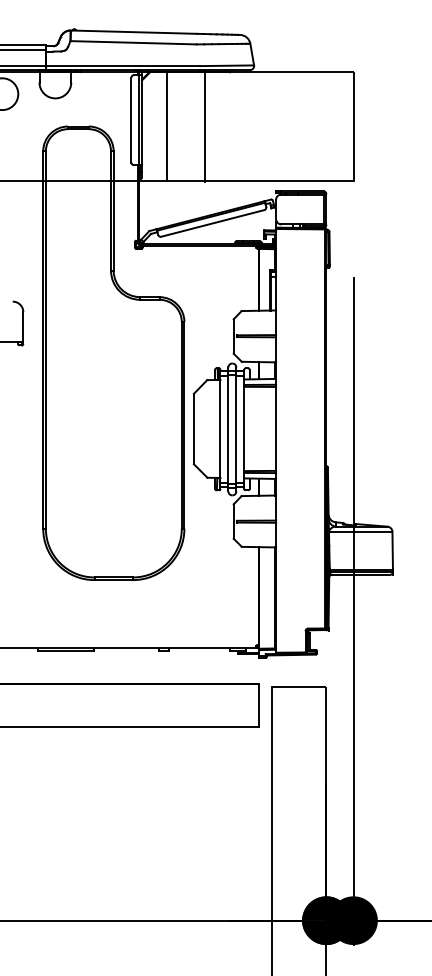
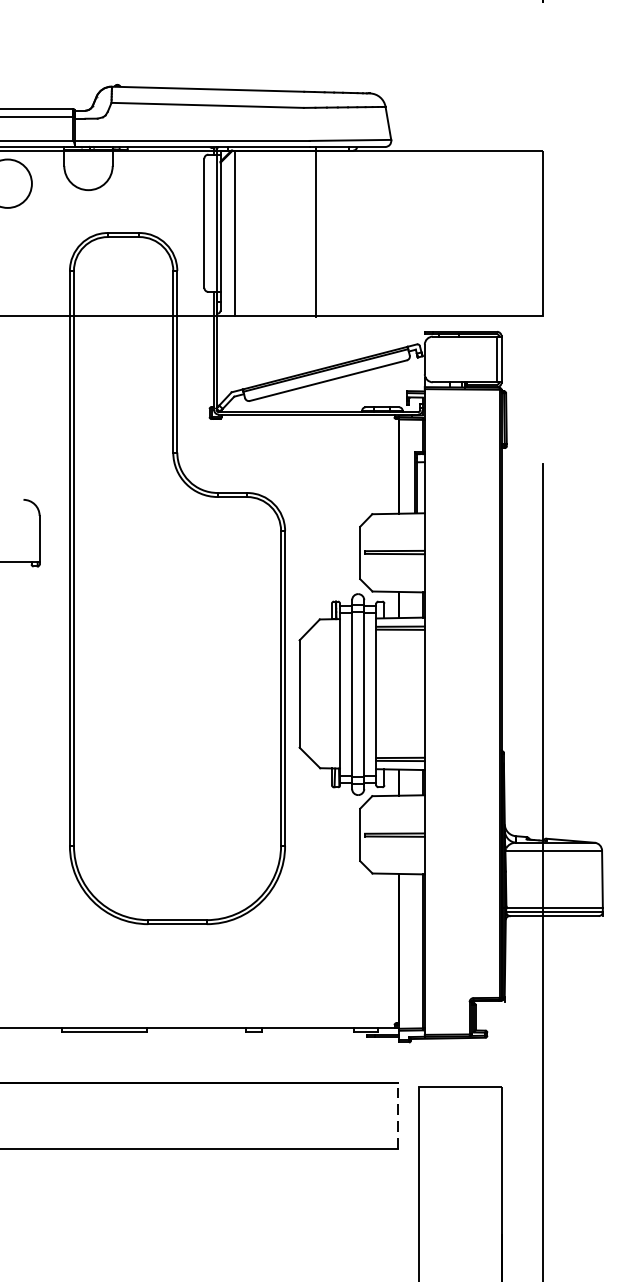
line: (166, 126) -> (234, 232), moved
line: (258, 705) -> (397, 1115), solid -> dashed

